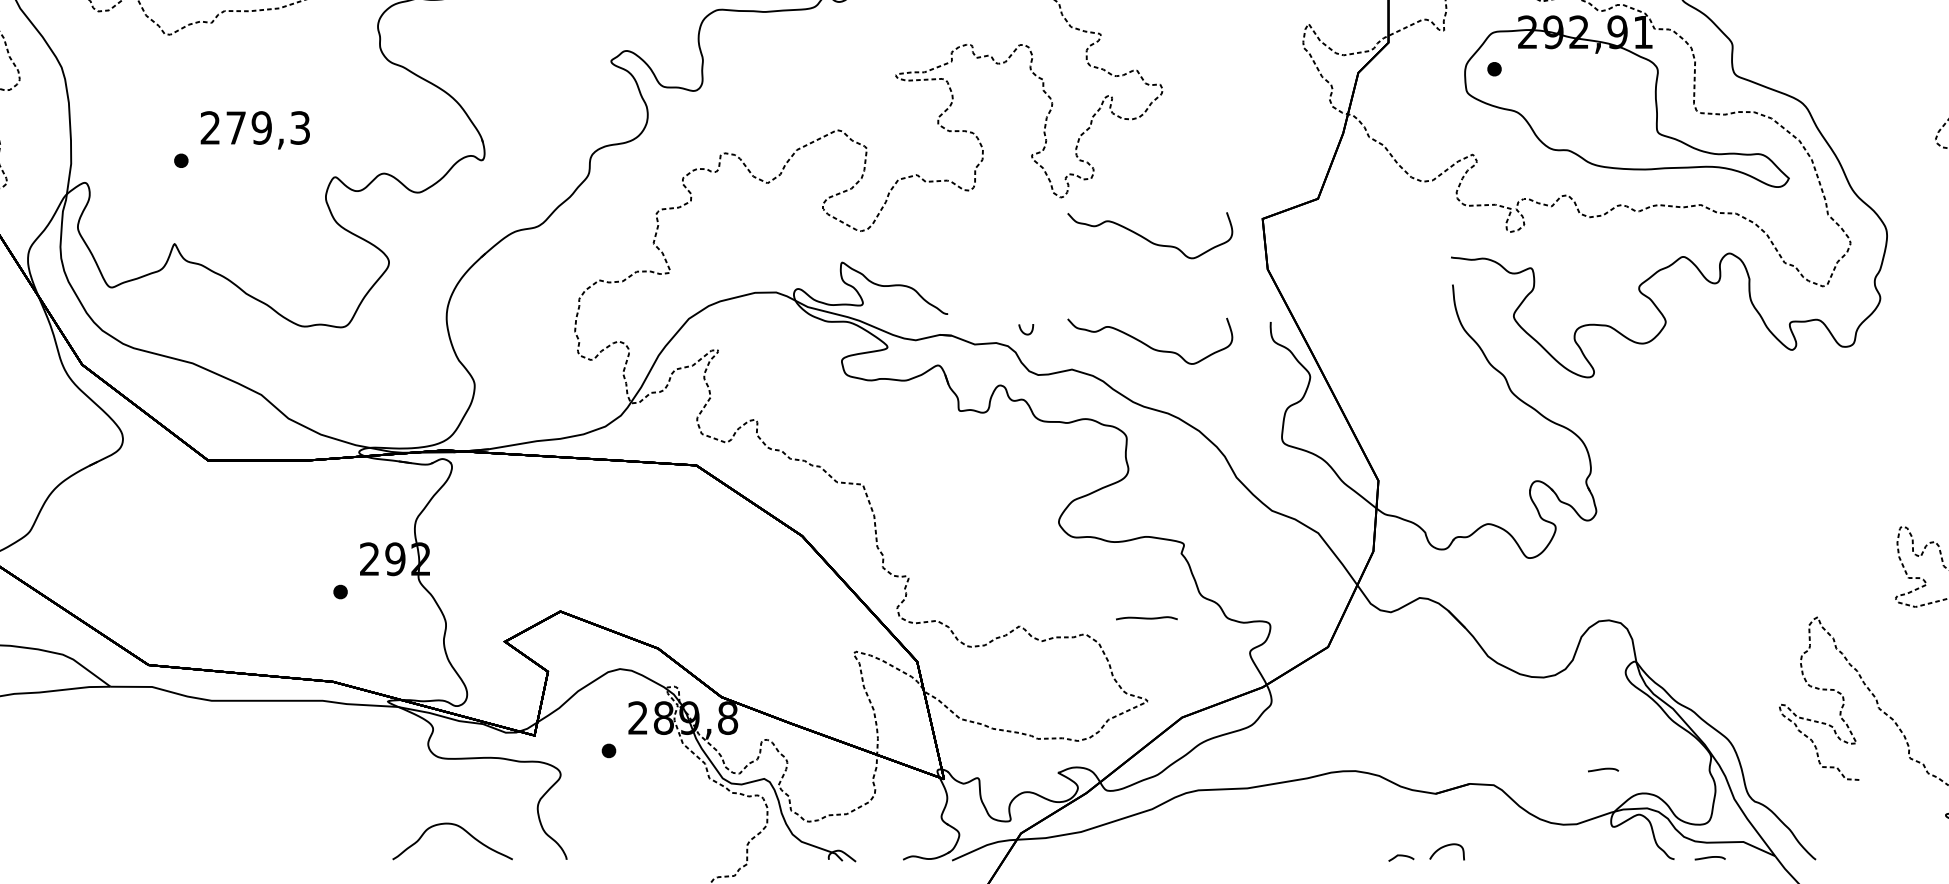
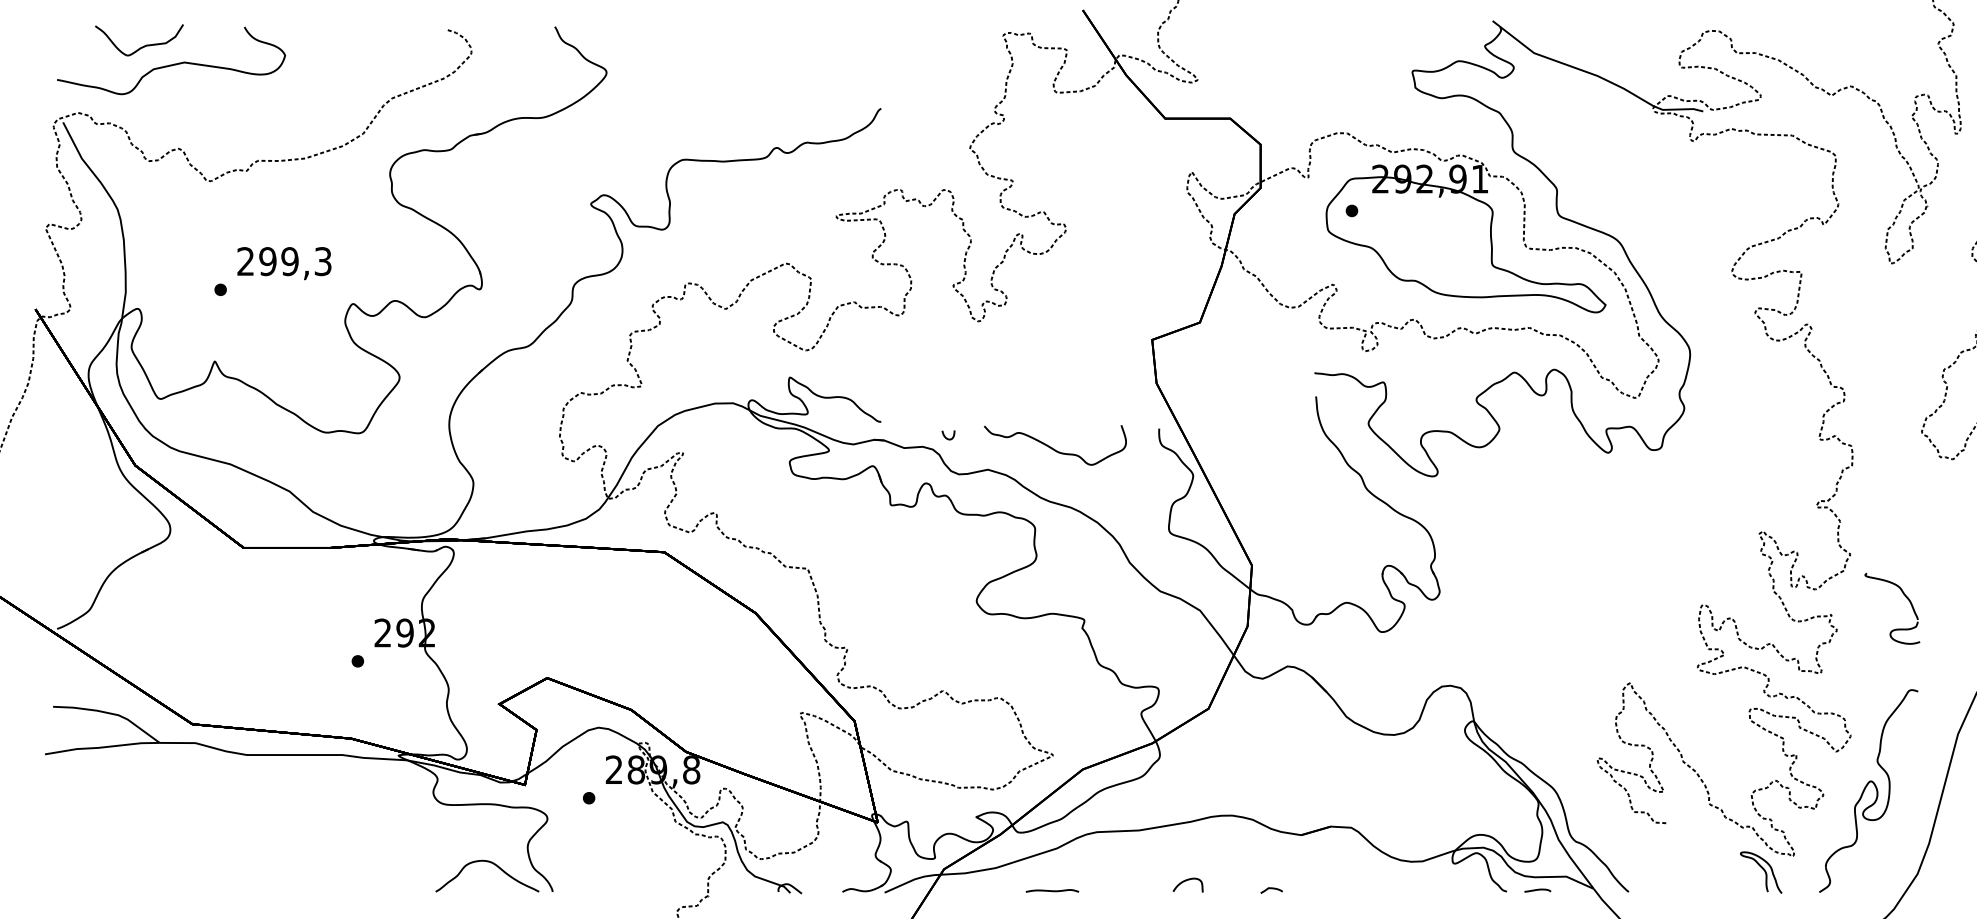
text: (235, 127) -> (267, 261), 279,3 -> 299,3
curve: (1149, 239) -> (1054, 357), removed
line: (1146, 617) -> (1052, 890), moved
curve: (1603, 769) -> (1445, 814), removed
curve: (460, 829) -> (494, 865), moved
curve: (1445, 847) -> (1186, 881), moved

